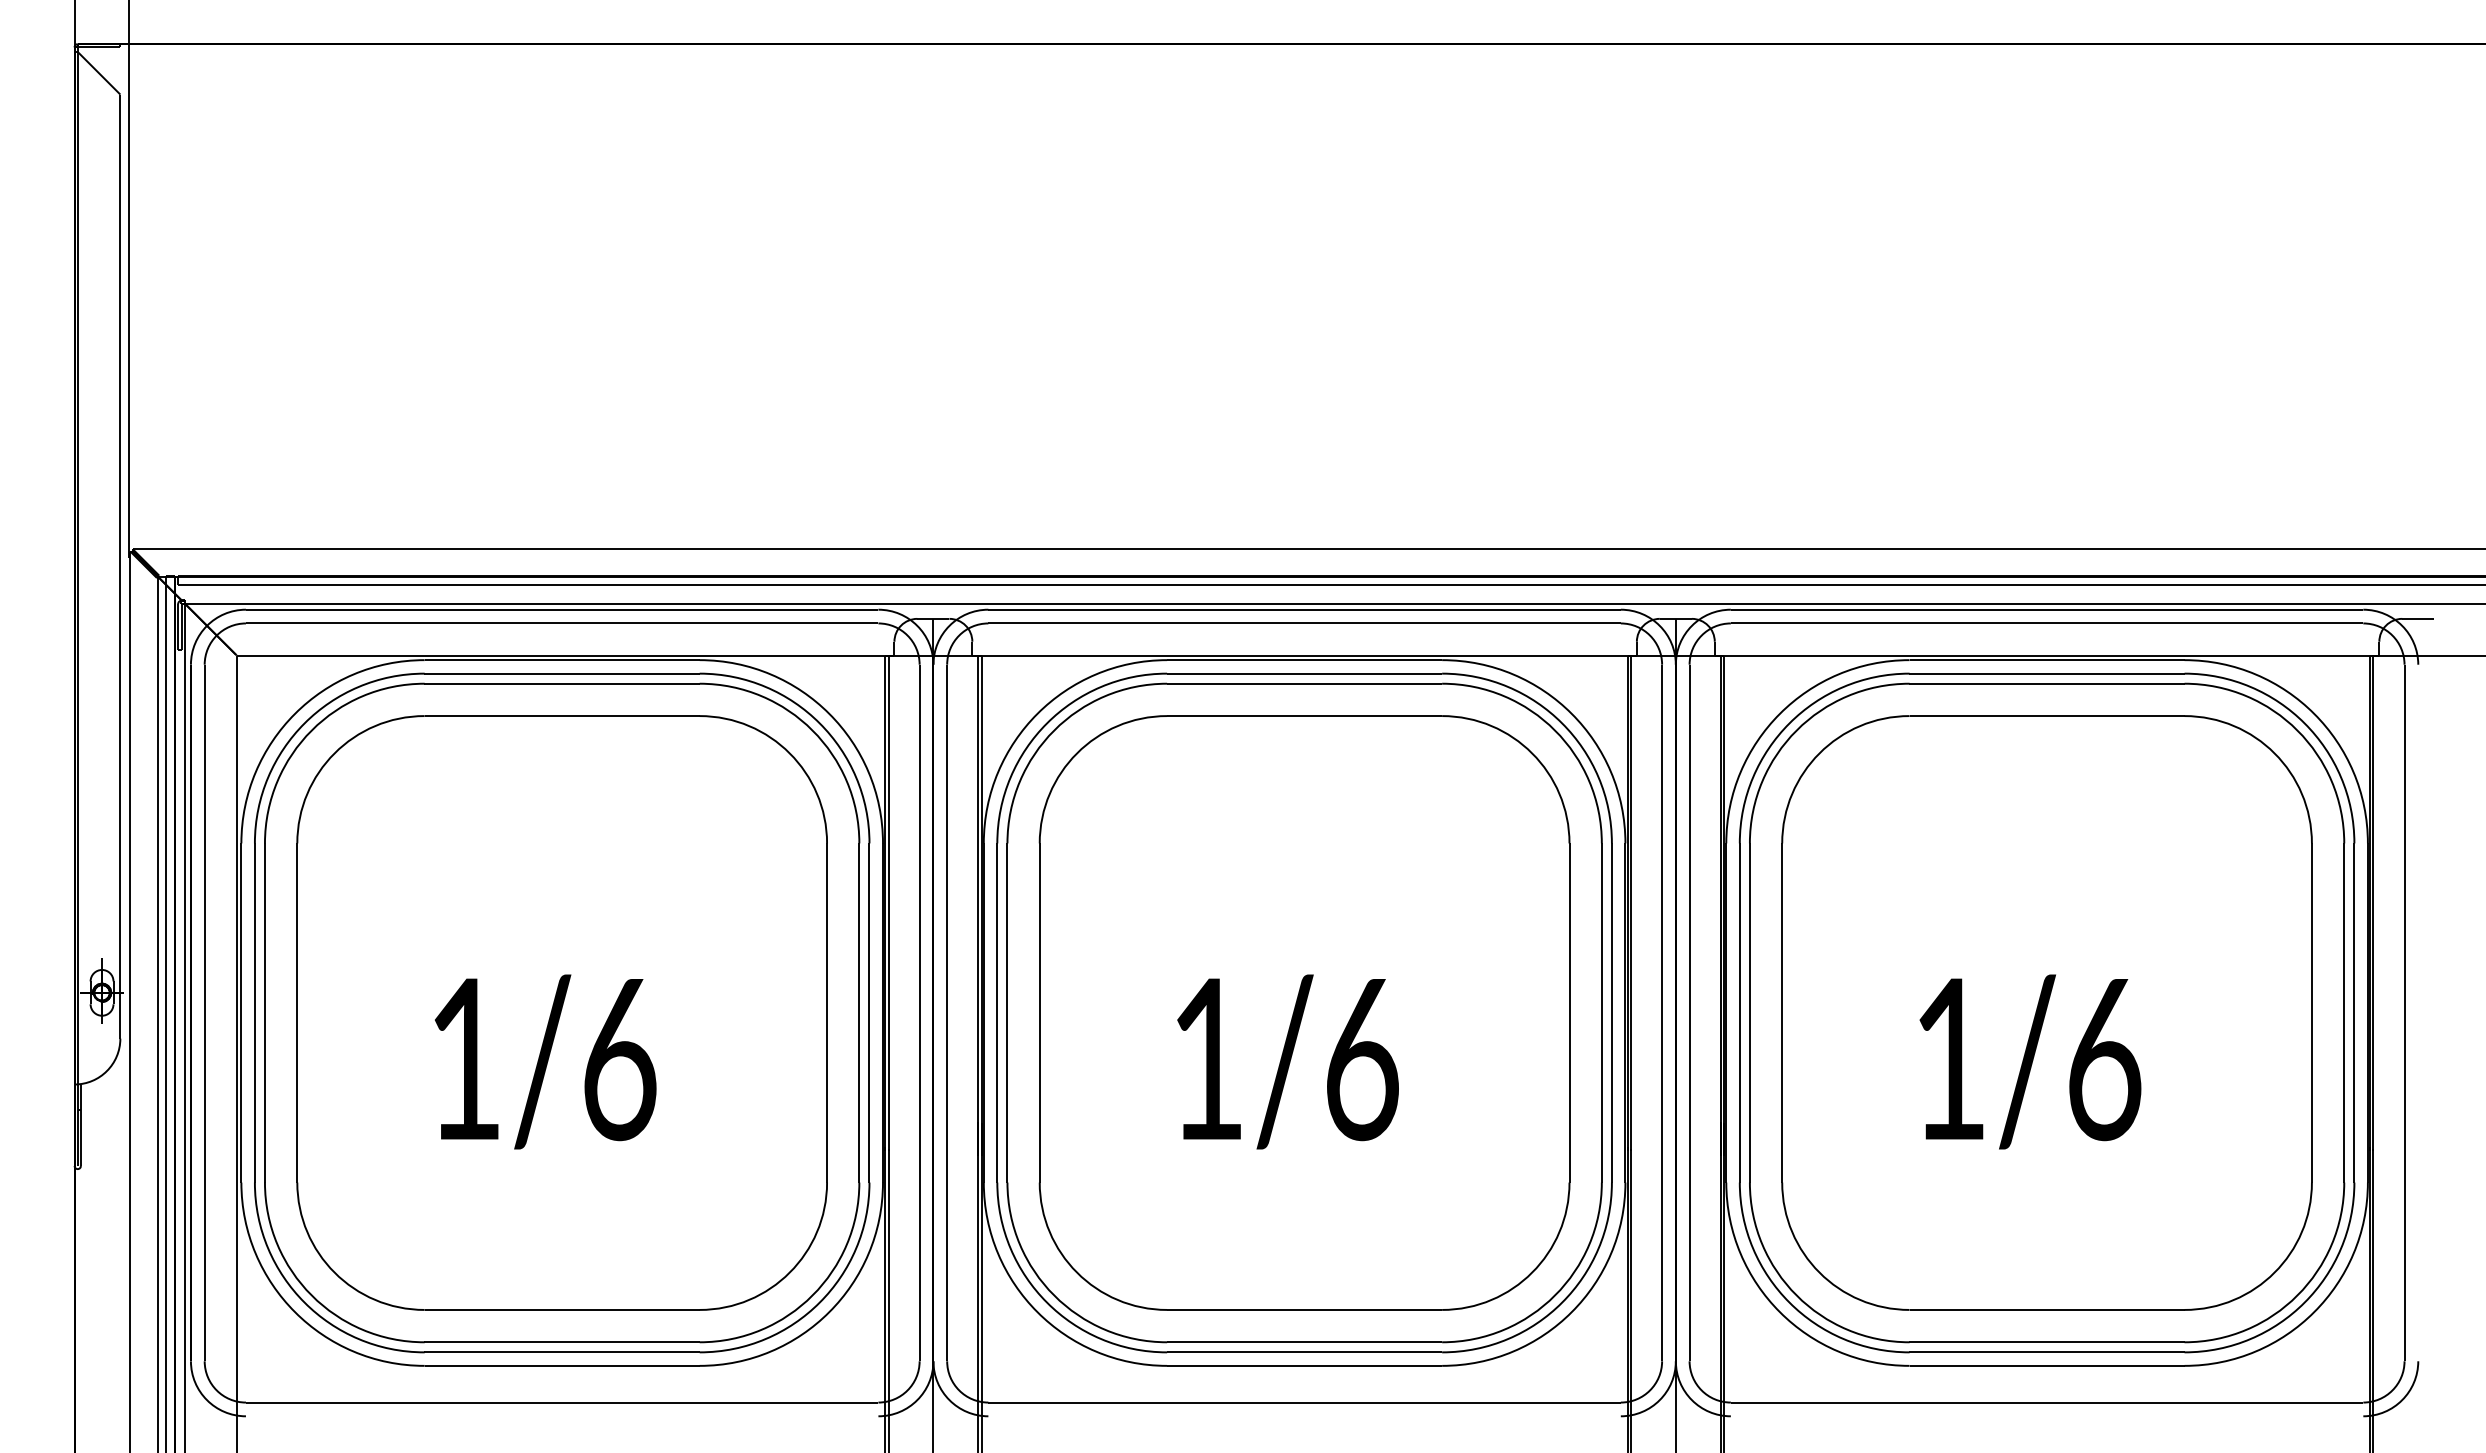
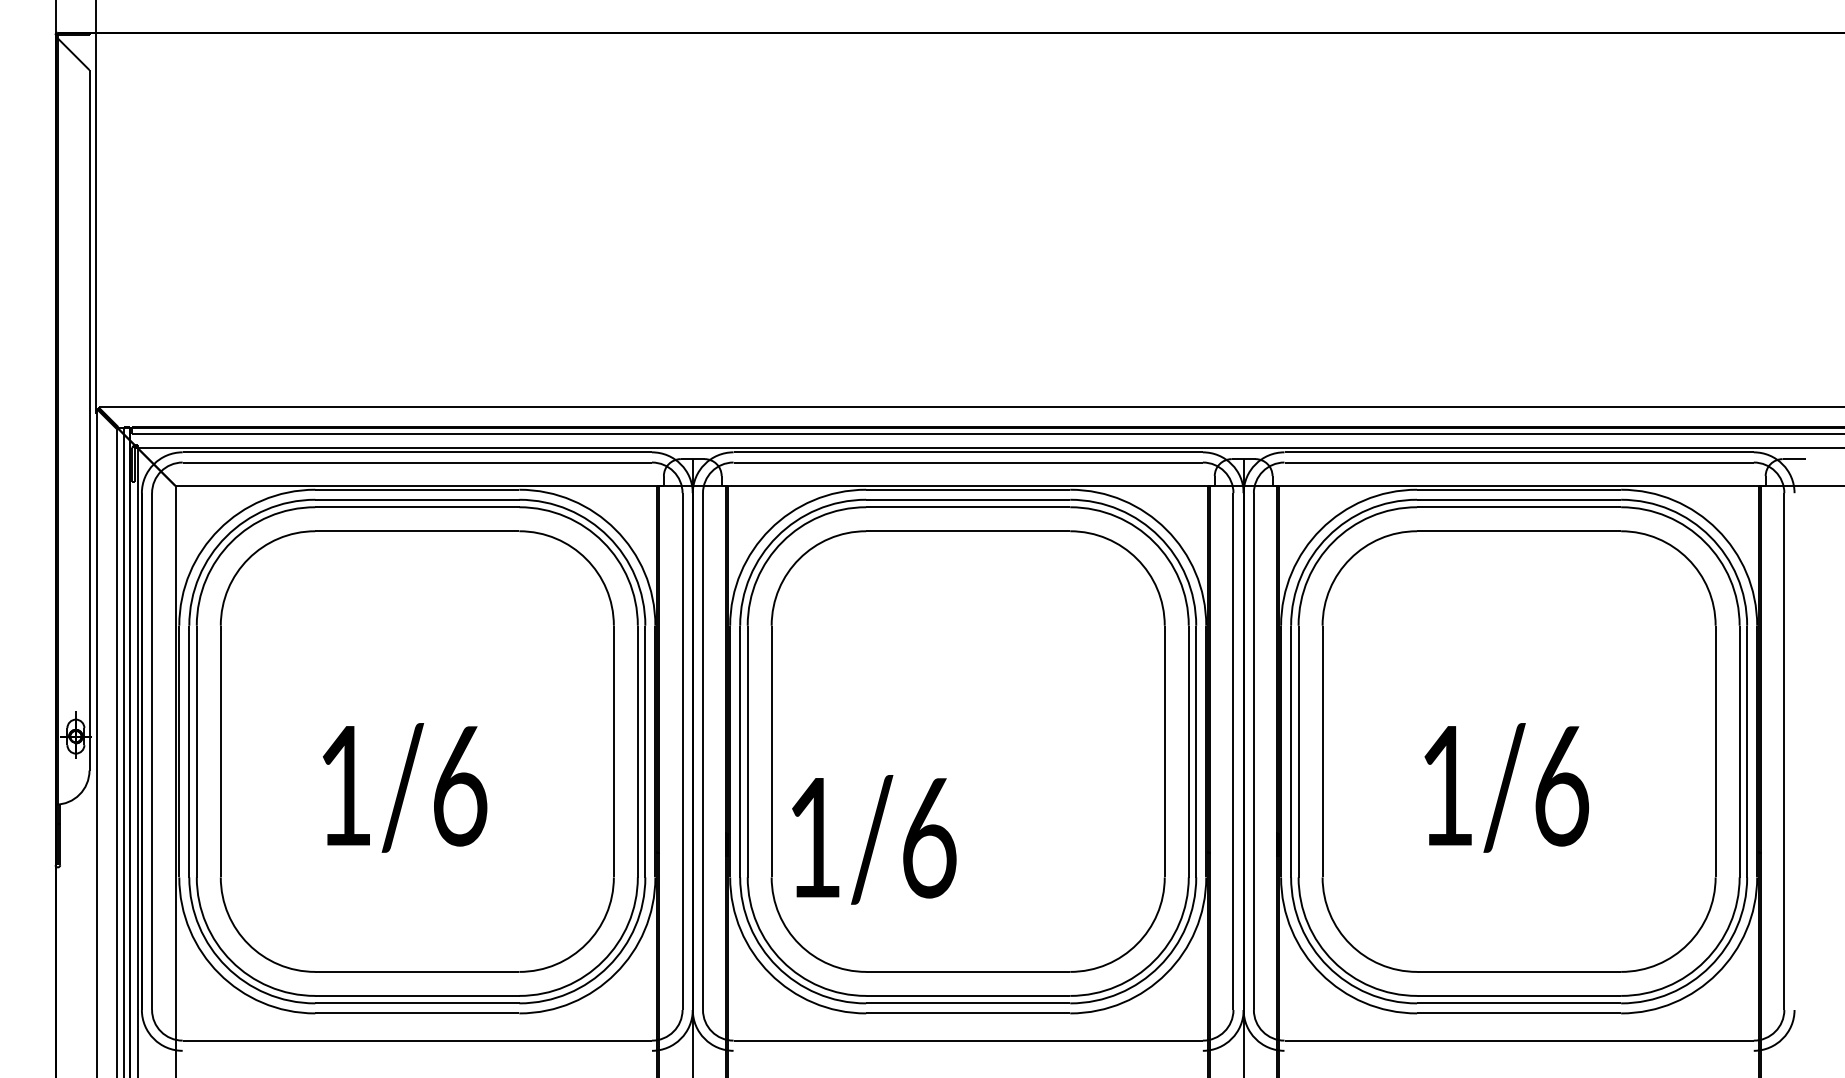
text: (1287, 1061) -> (873, 839), moved

